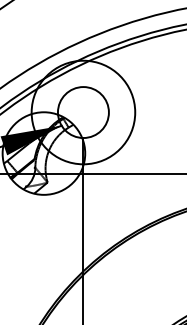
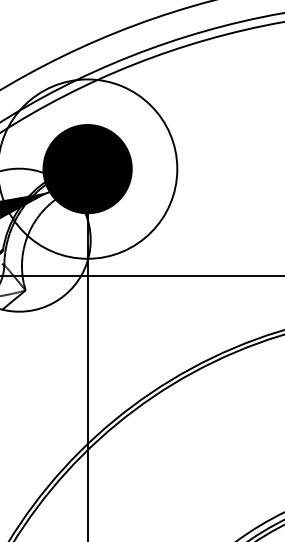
fill: (82, 112) -> (85, 169), added

